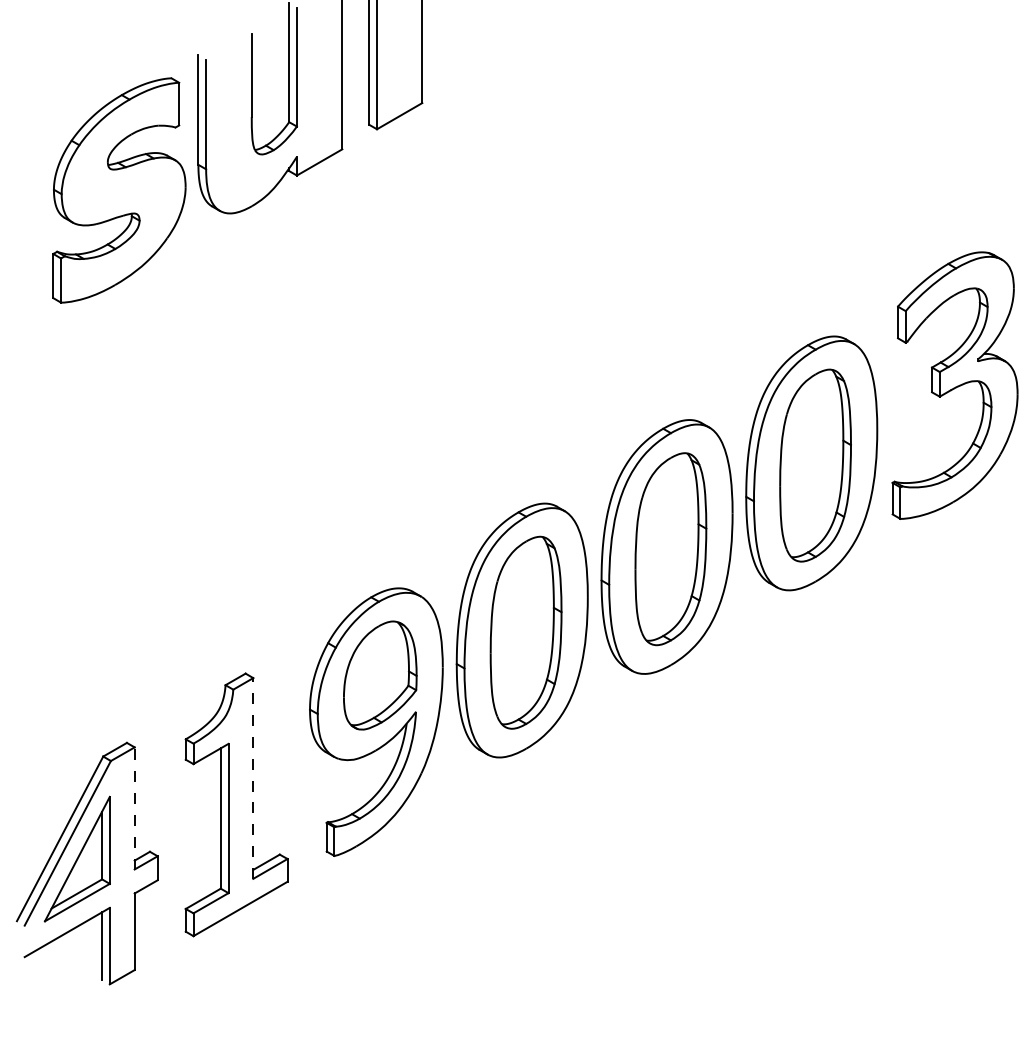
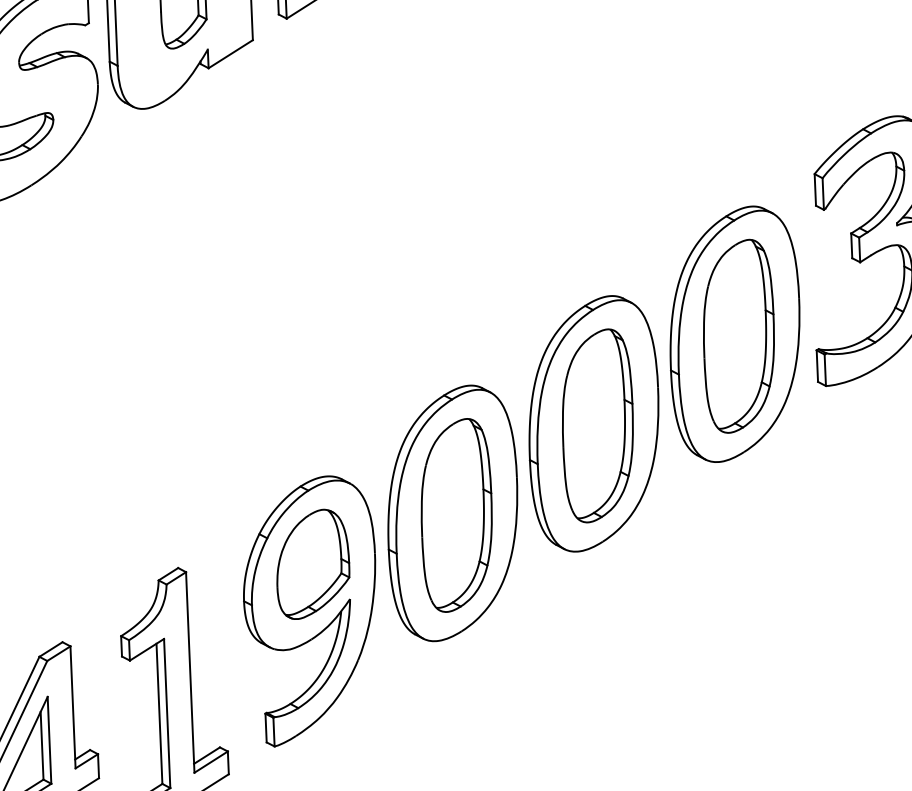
line: (253, 777) -> (190, 671), dashed -> solid
line: (134, 807) -> (72, 706), dashed -> solid

